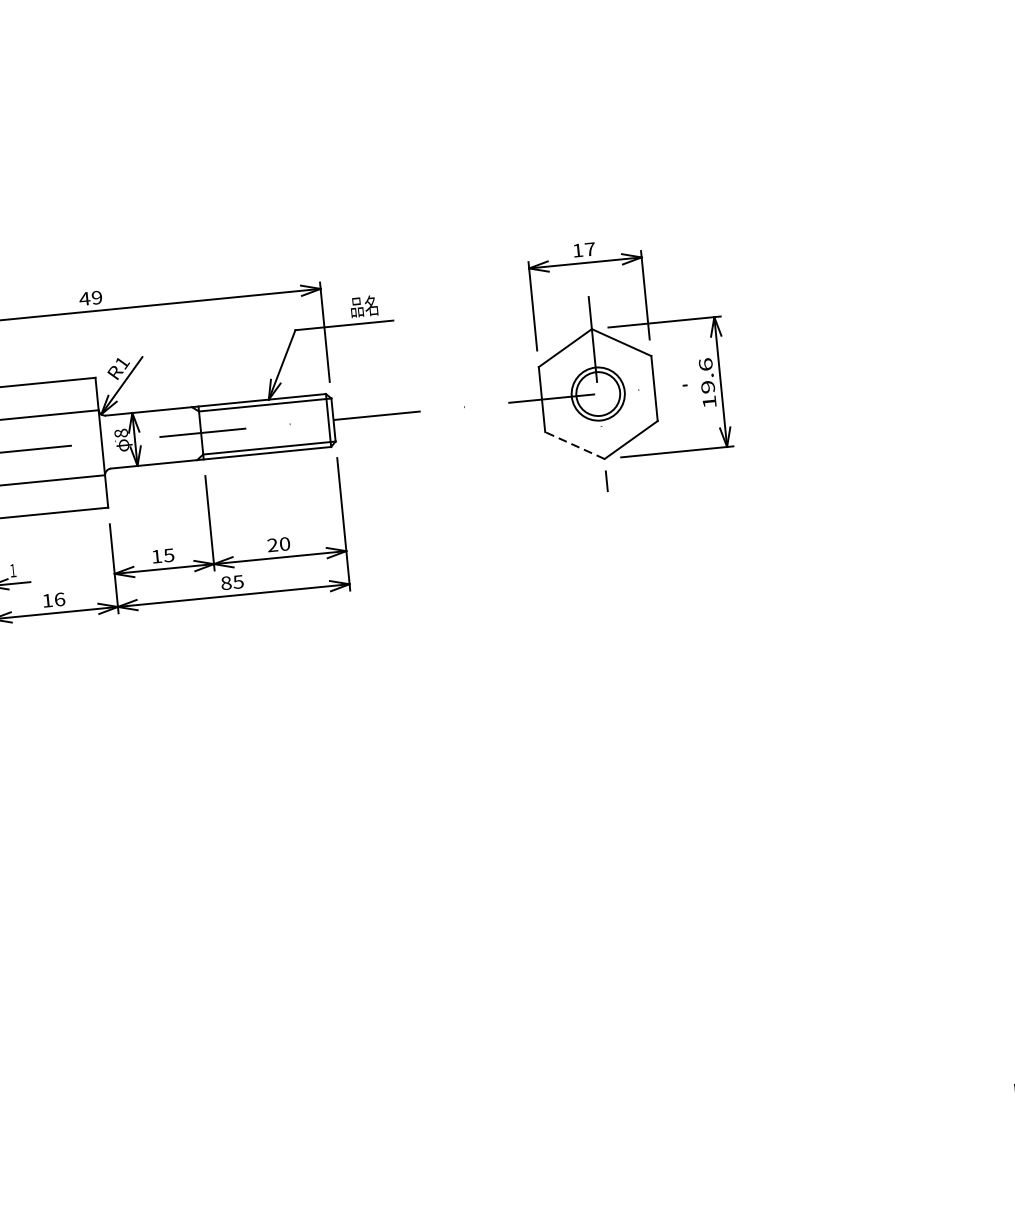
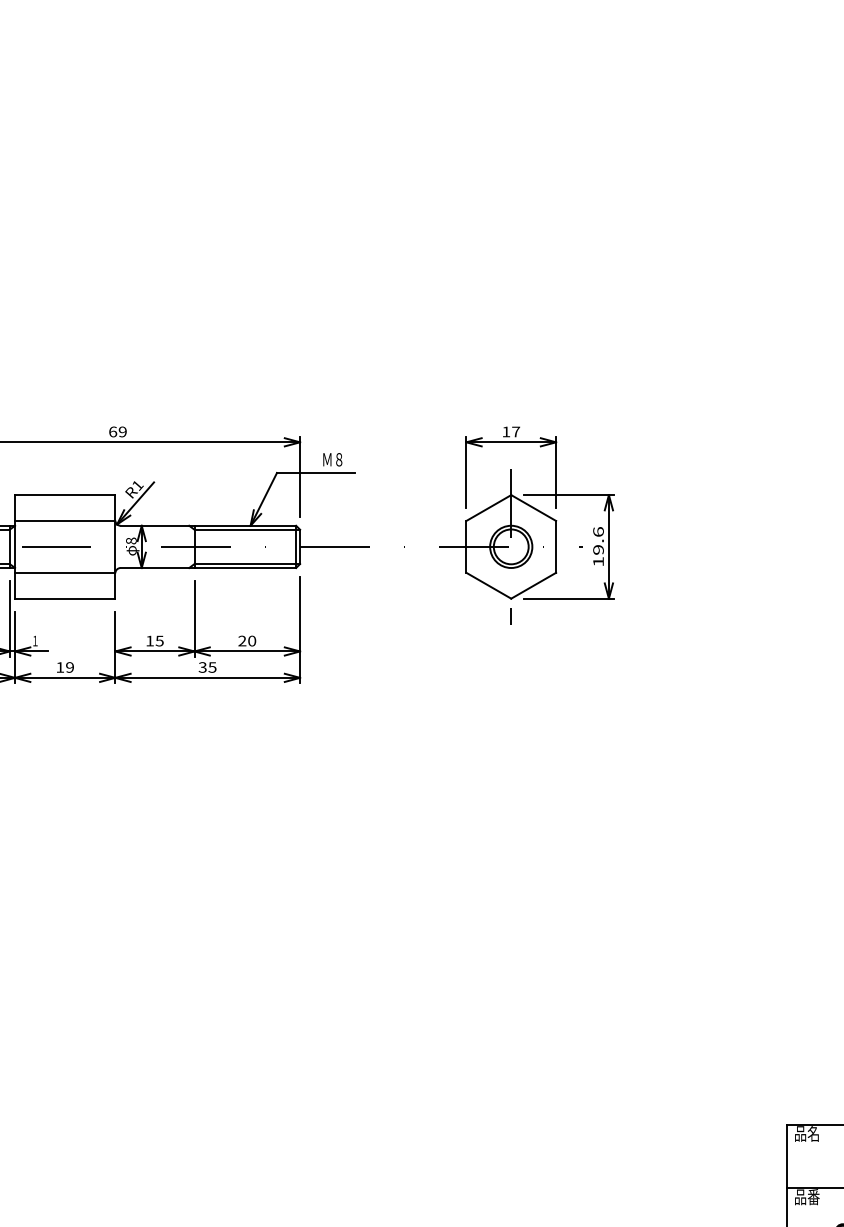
text: (84, 298) -> (112, 431), 49 -> 69
text: (363, 306) -> (332, 459), 品名 -> Ｍ８
line: (574, 445) -> (488, 585), dashed -> solid
text: (225, 583) -> (202, 667), 85 -> 35
text: (60, 599) -> (70, 667), 16 -> 19

